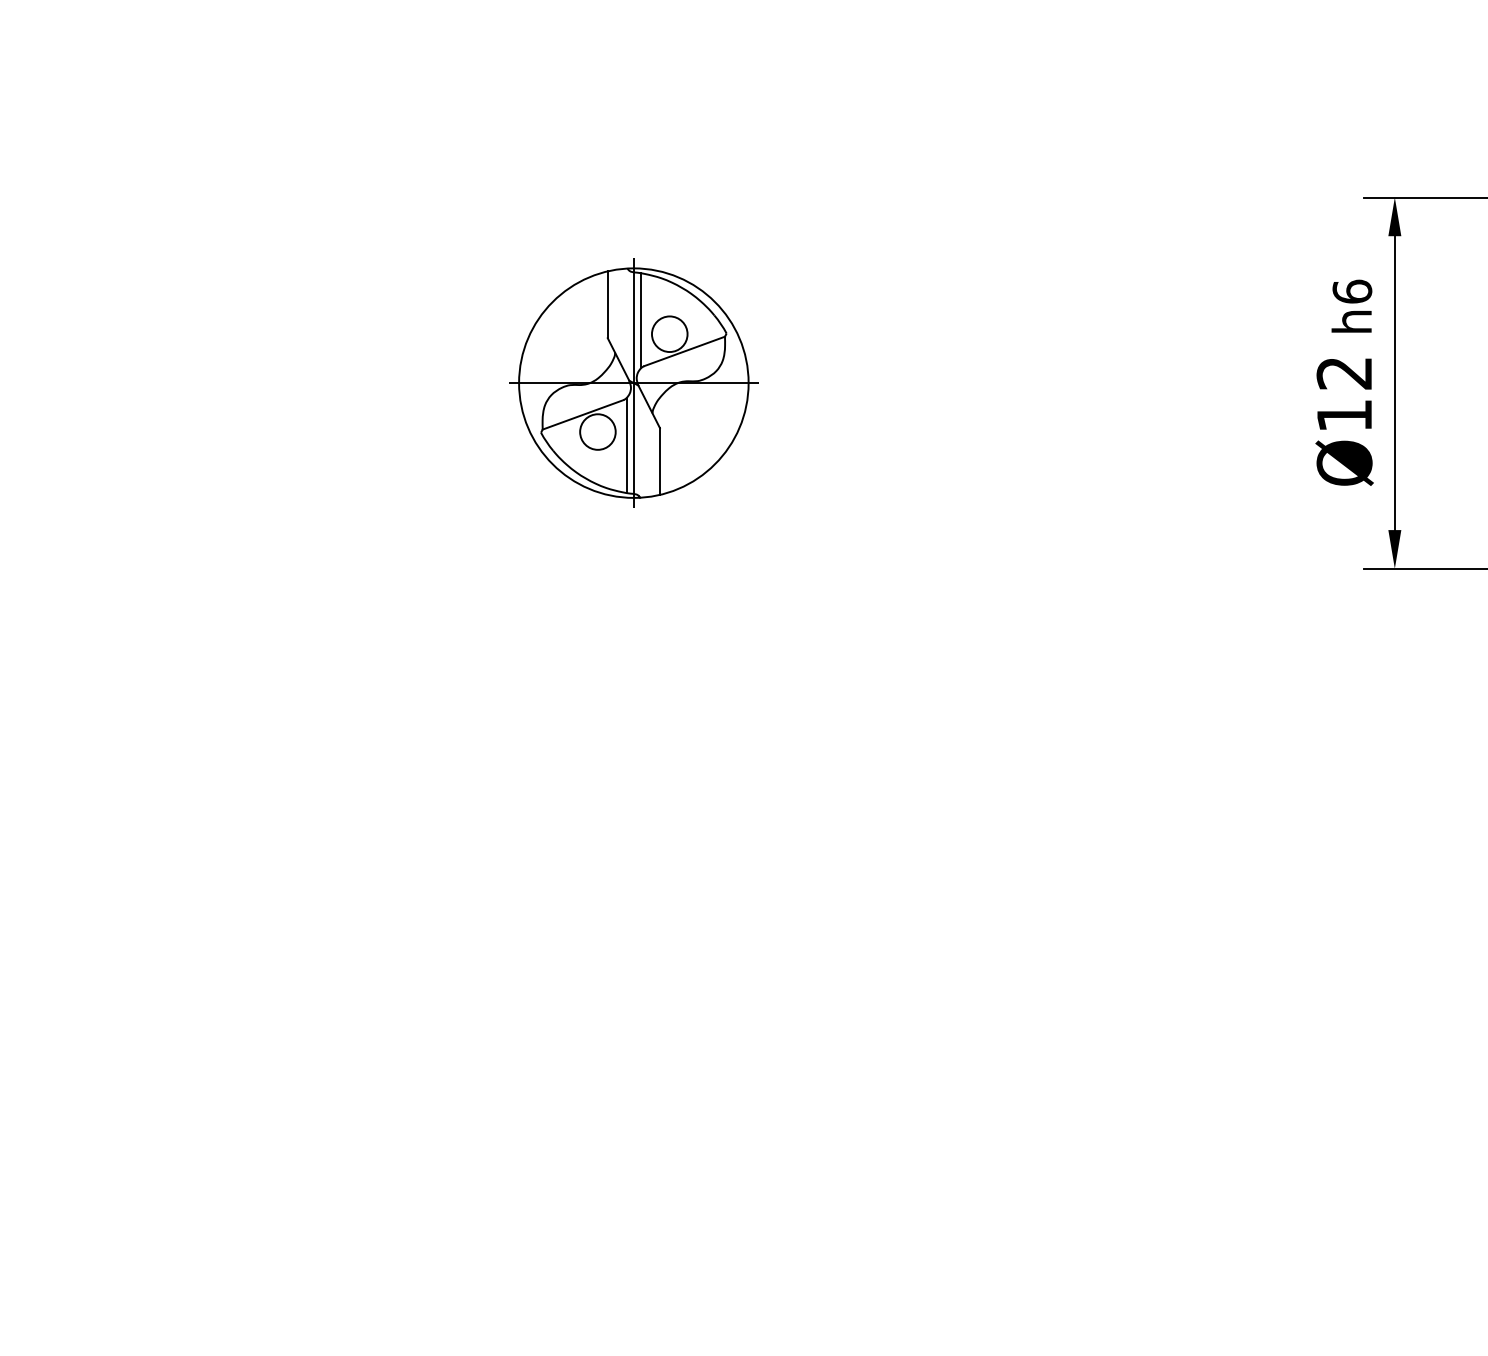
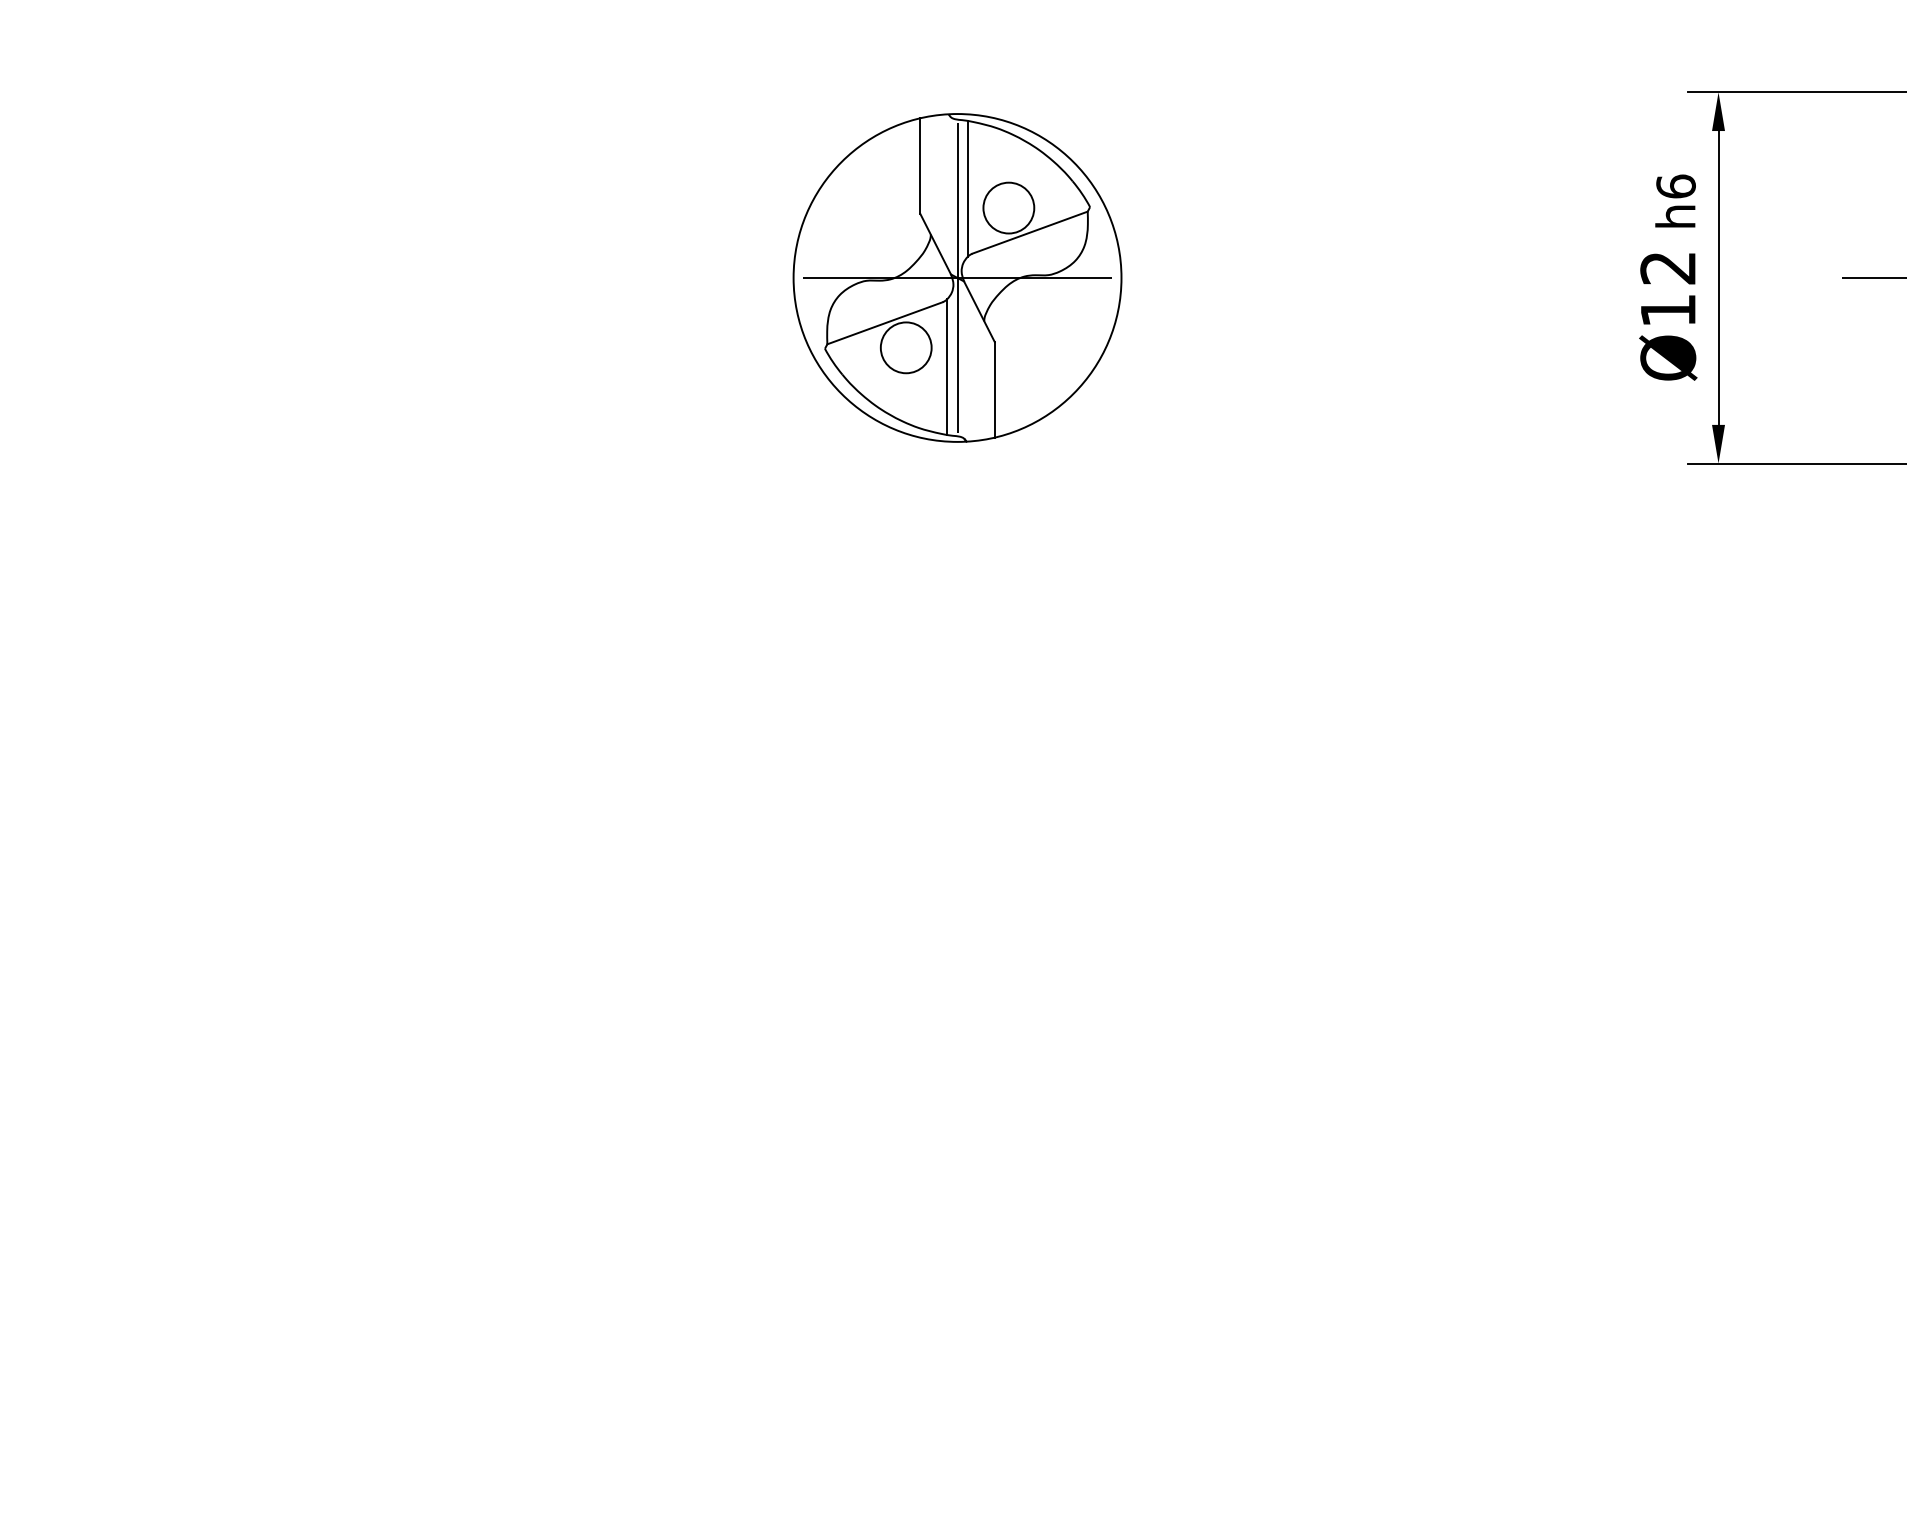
part: (633, 382) -> (957, 277), size x1.43

